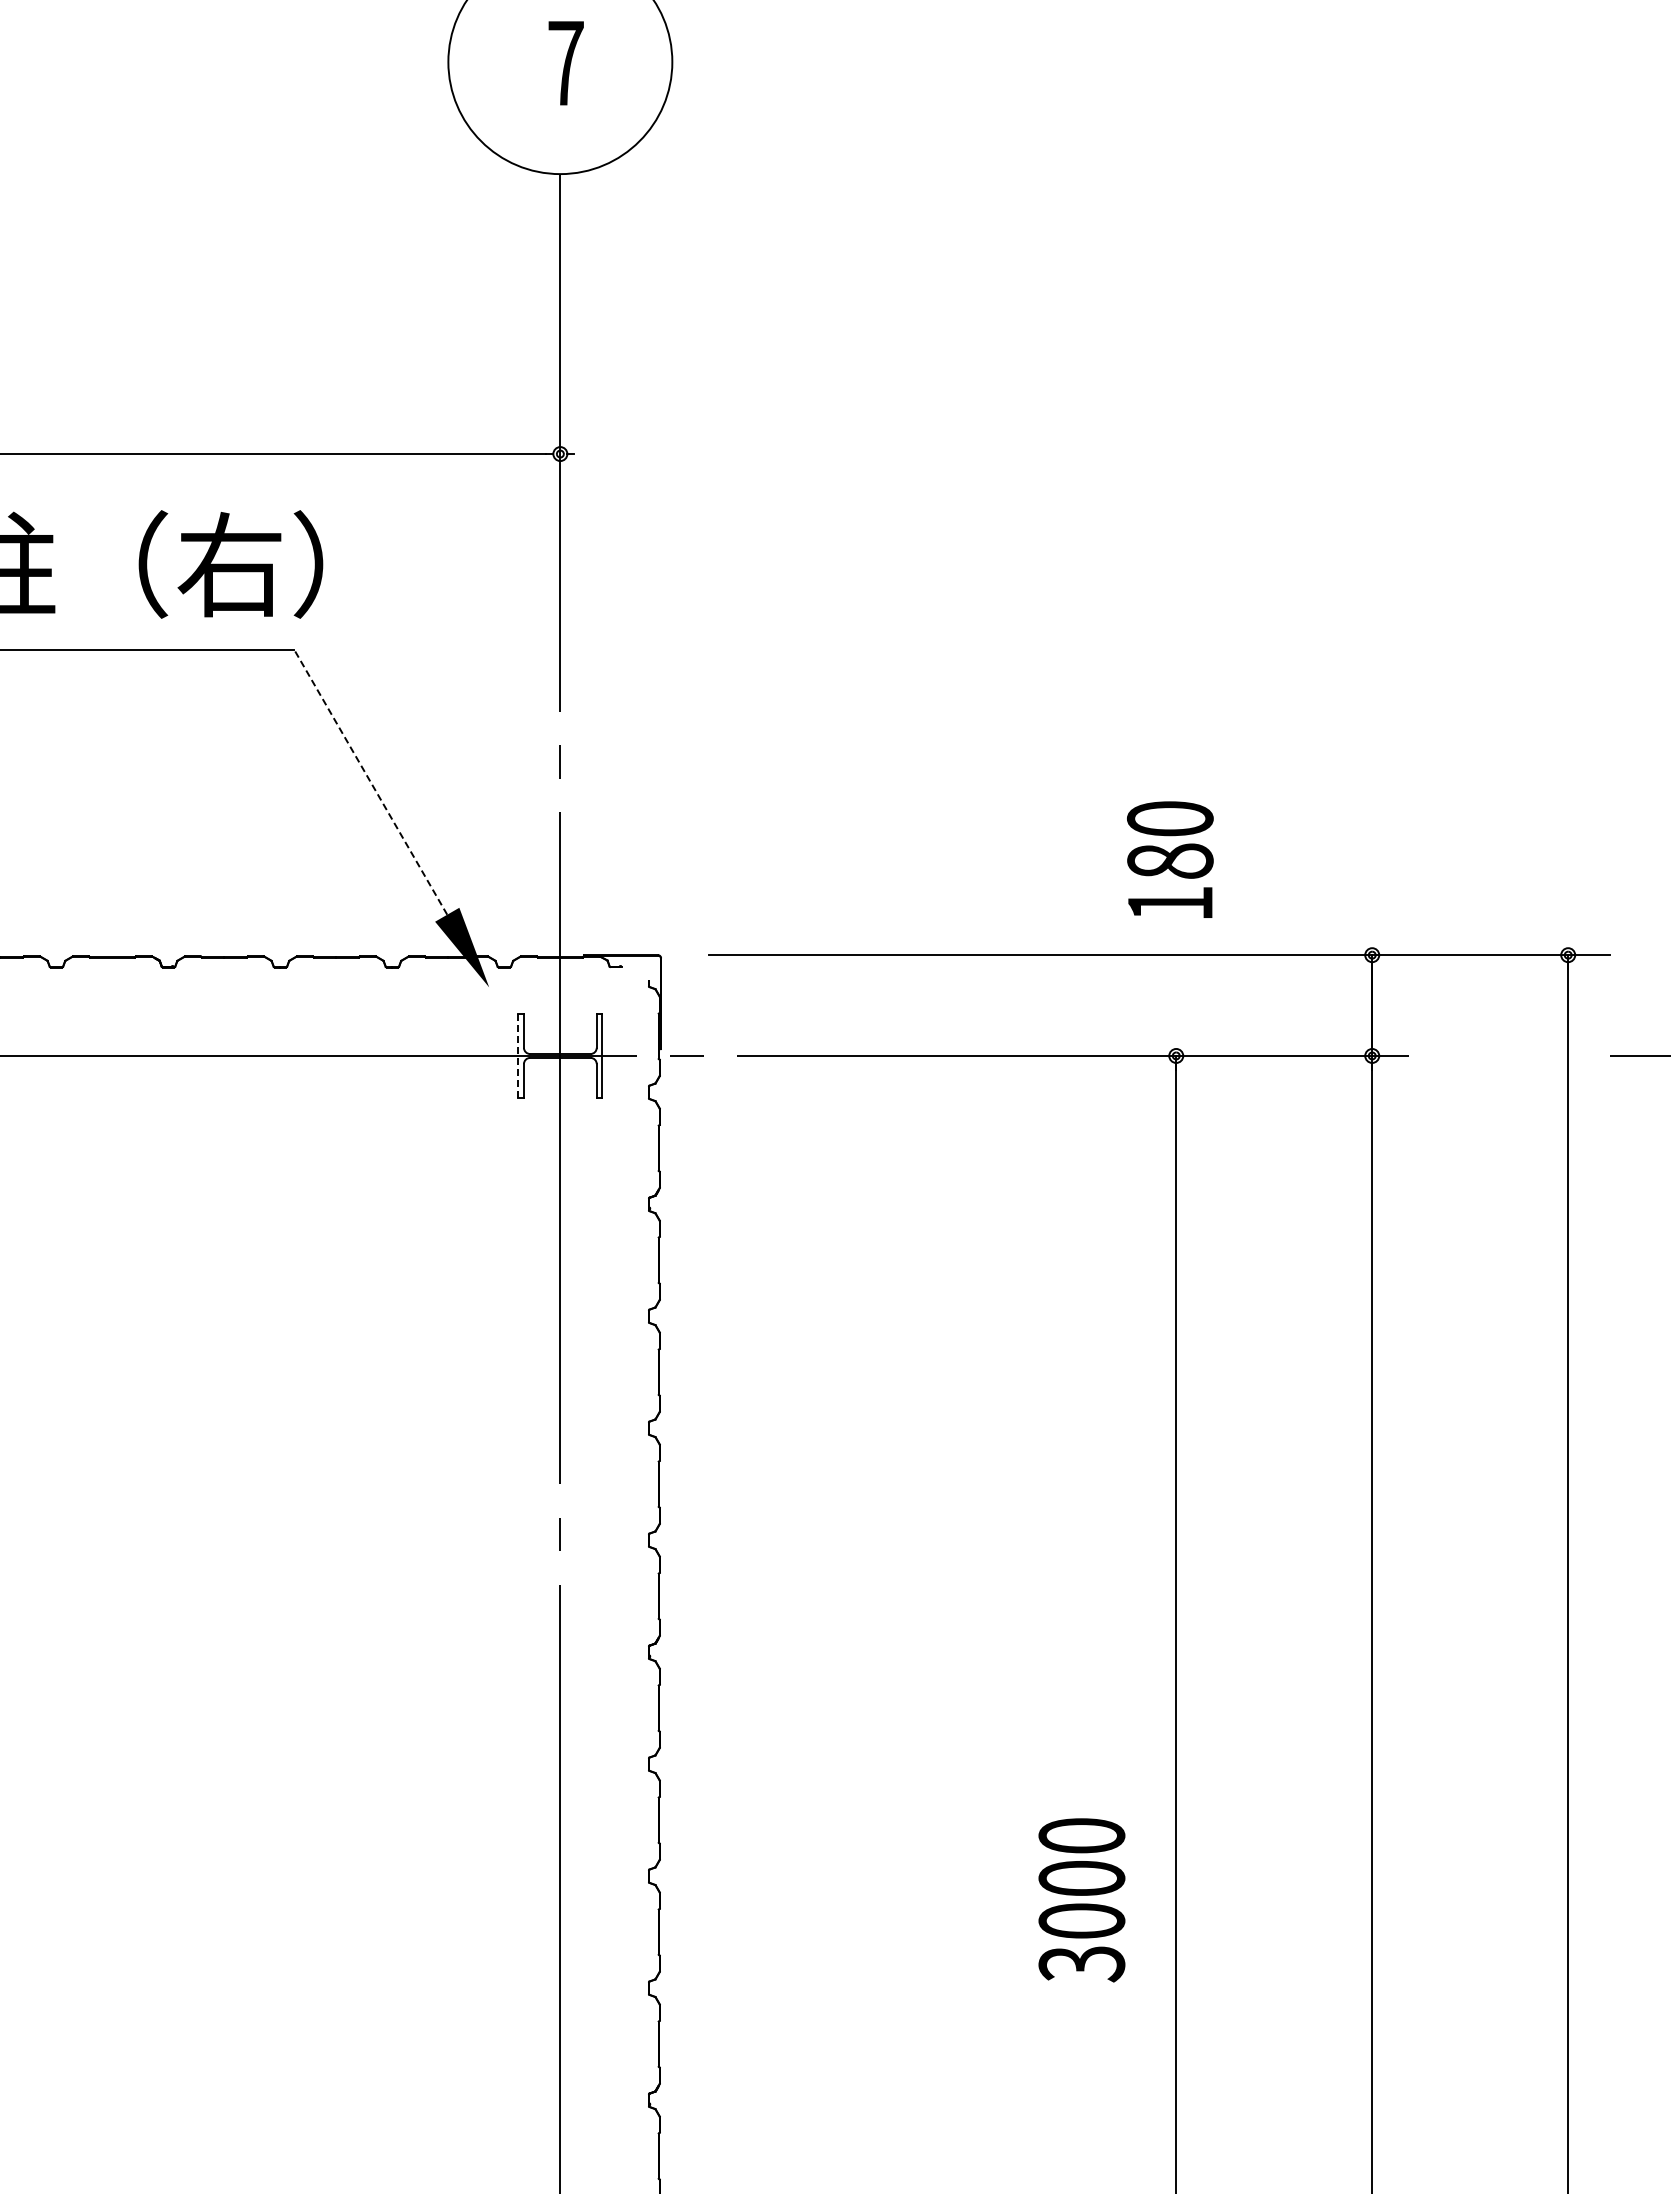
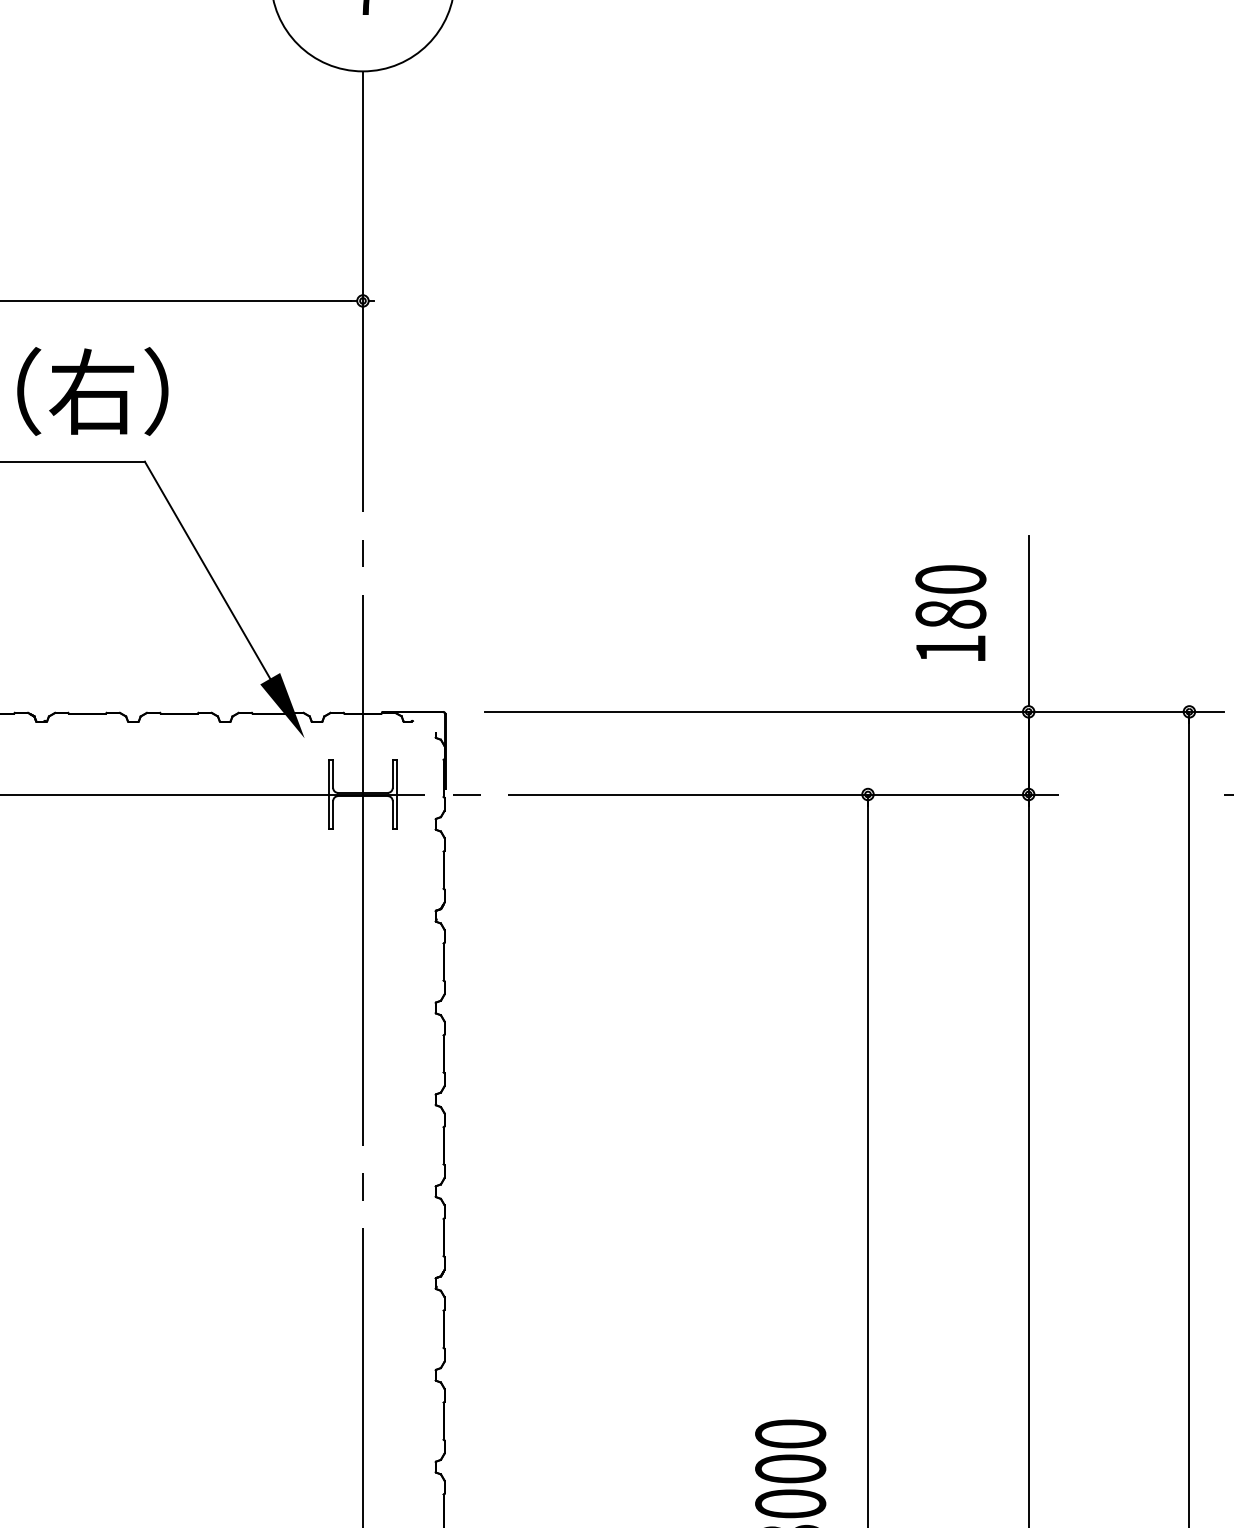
line: (370, 782) -> (207, 570), dashed -> solid
line: (1372, 844) -> (1028, 621), added
text: (1170, 859) -> (951, 612), moved
line: (518, 1055) -> (328, 794), dashed -> solid

